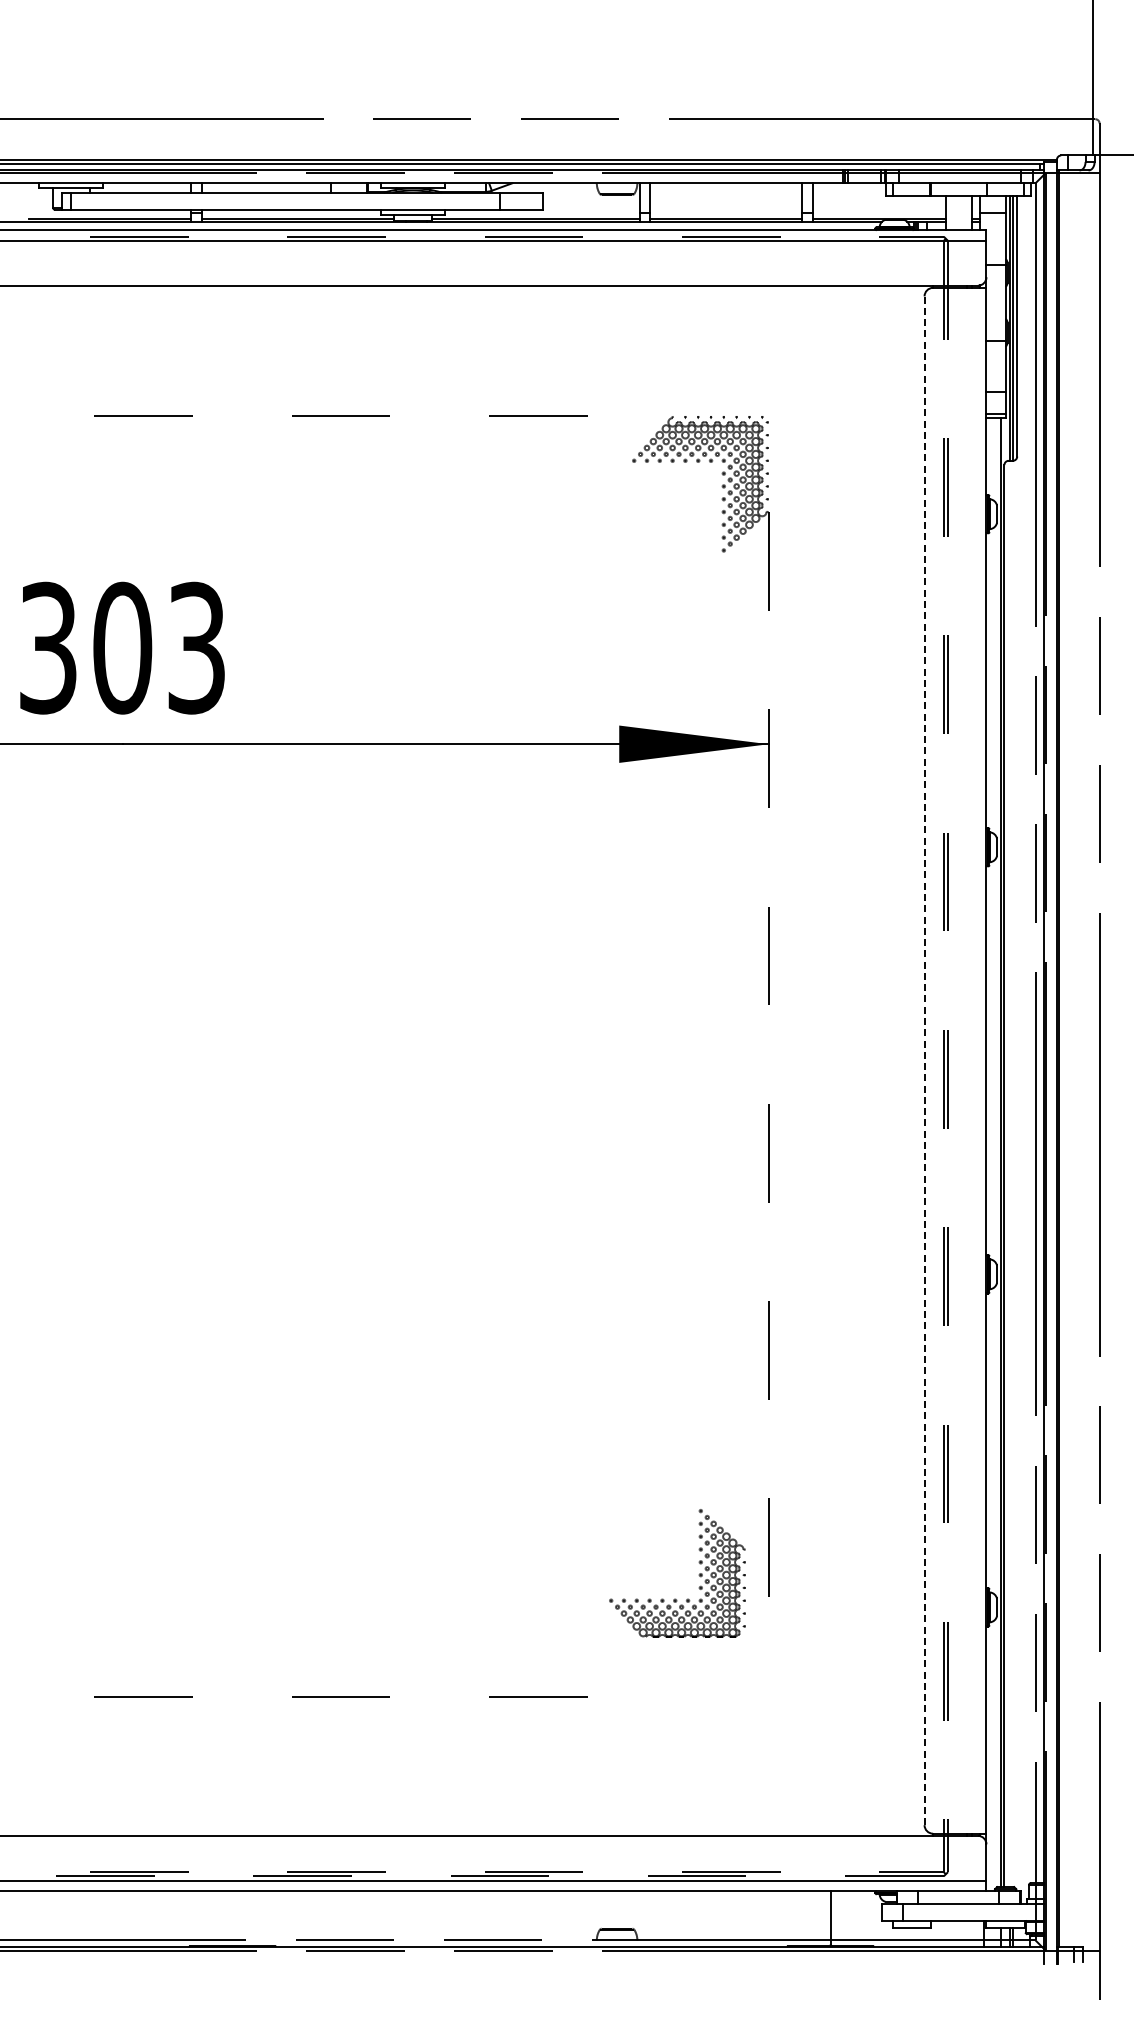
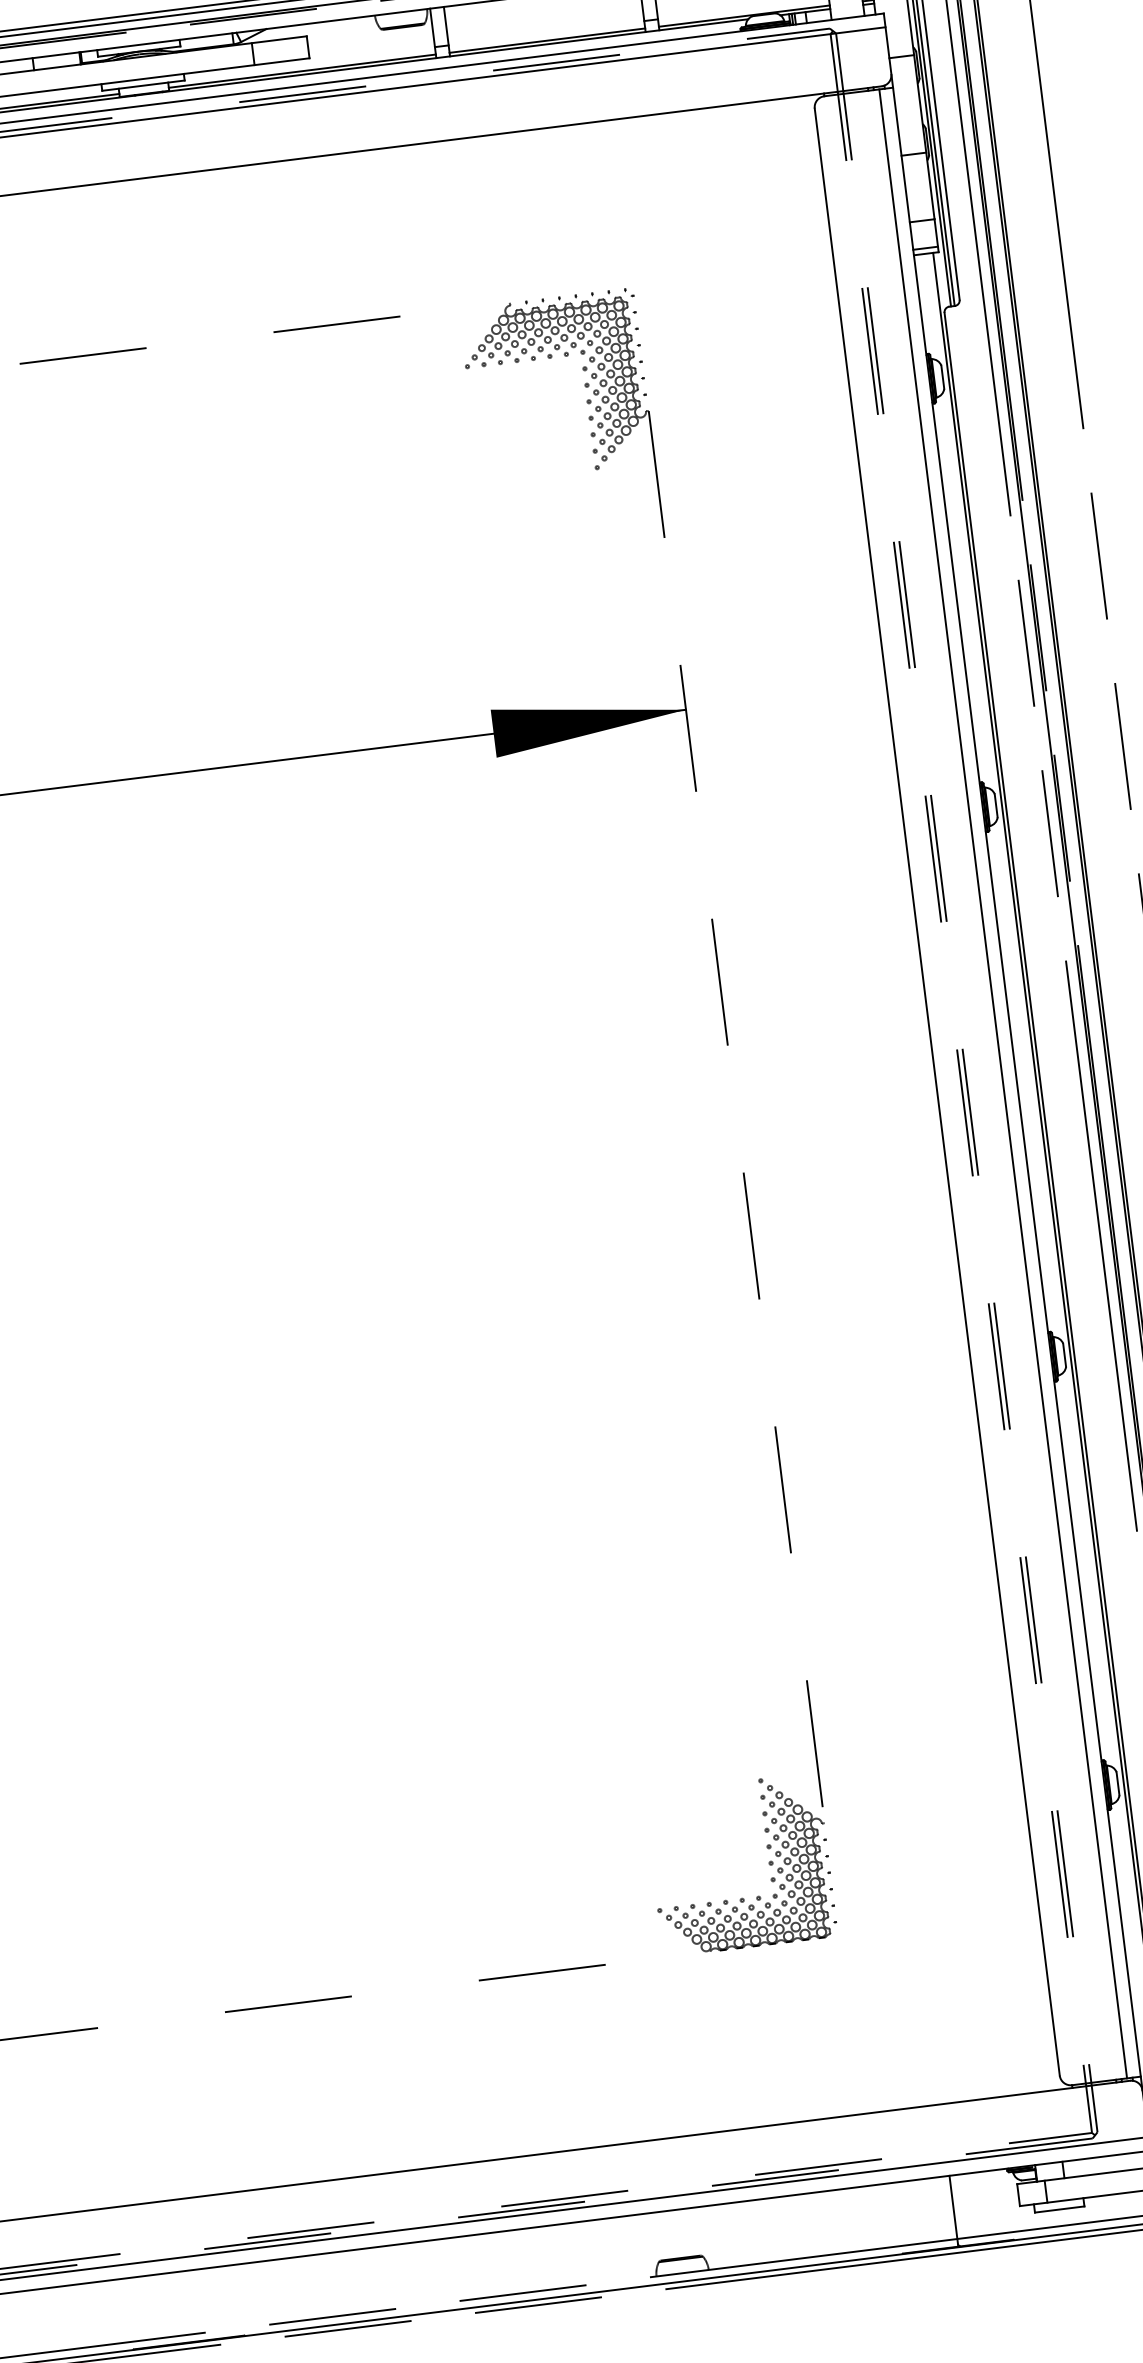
line: (924, 1060) -> (937, 1091), dashed -> solid
line: (975, 1060) -> (1002, 1083), added
part: (698, 1574) -> (767, 1862), moved

